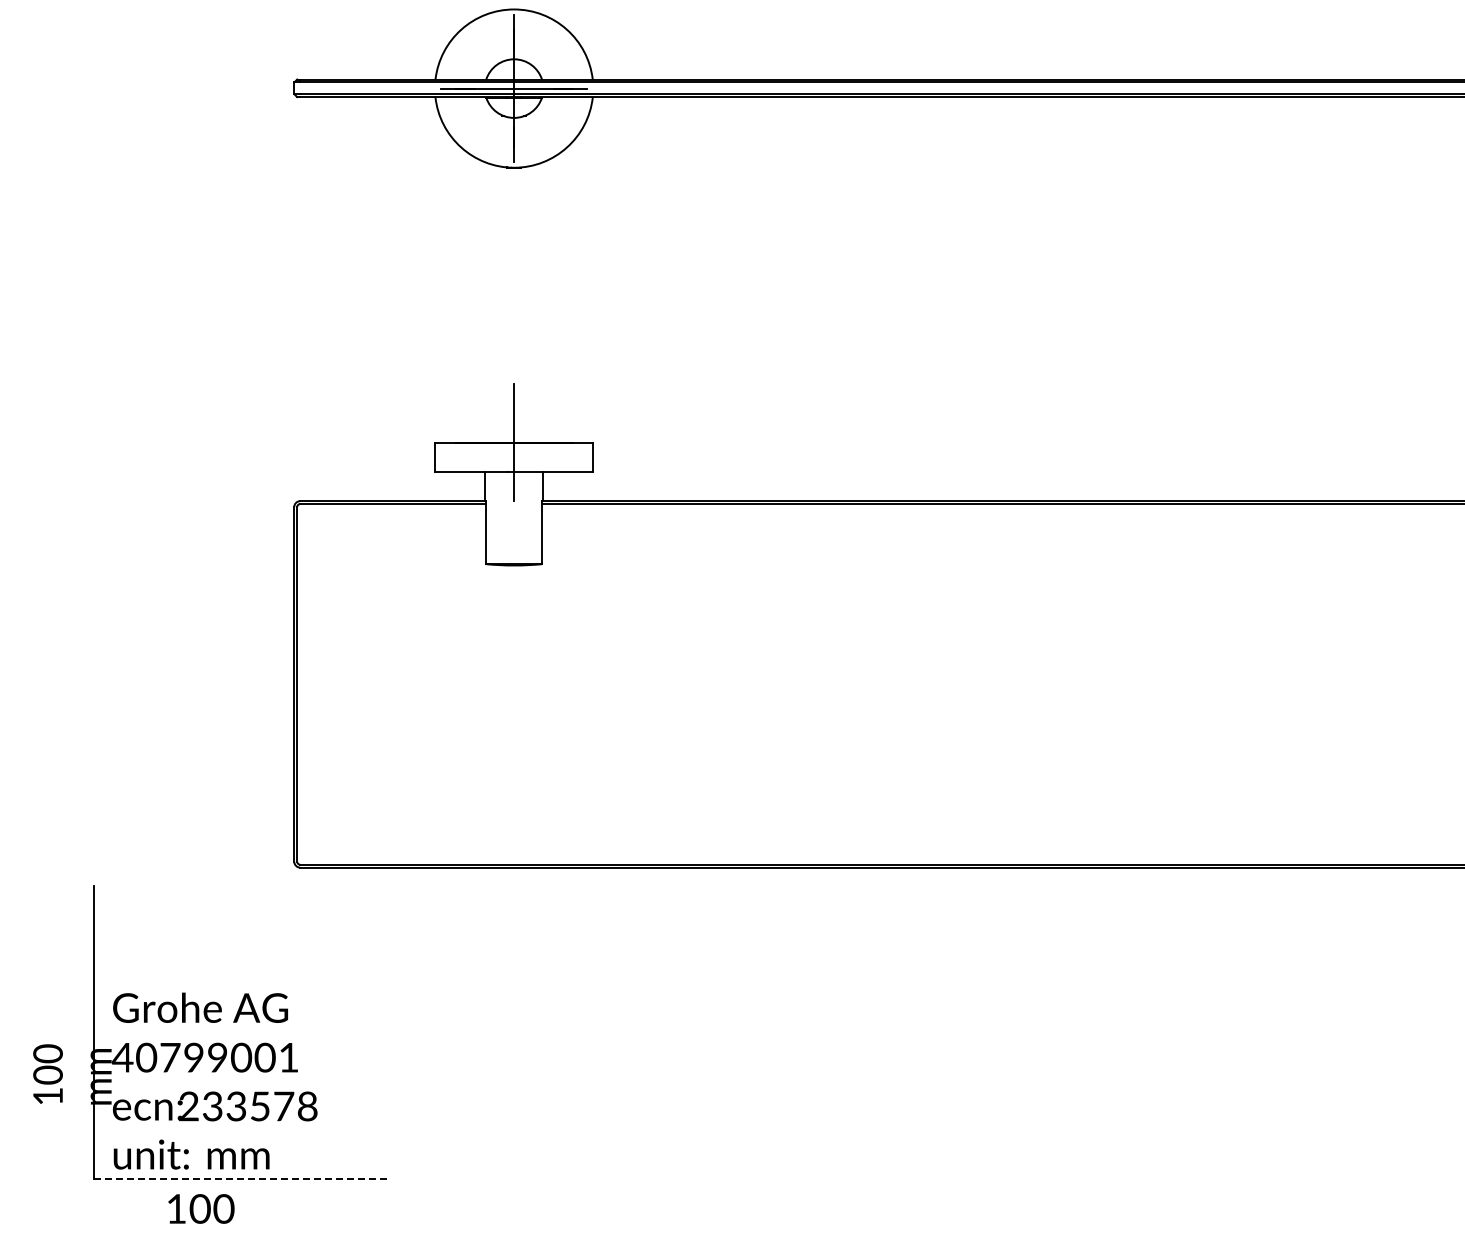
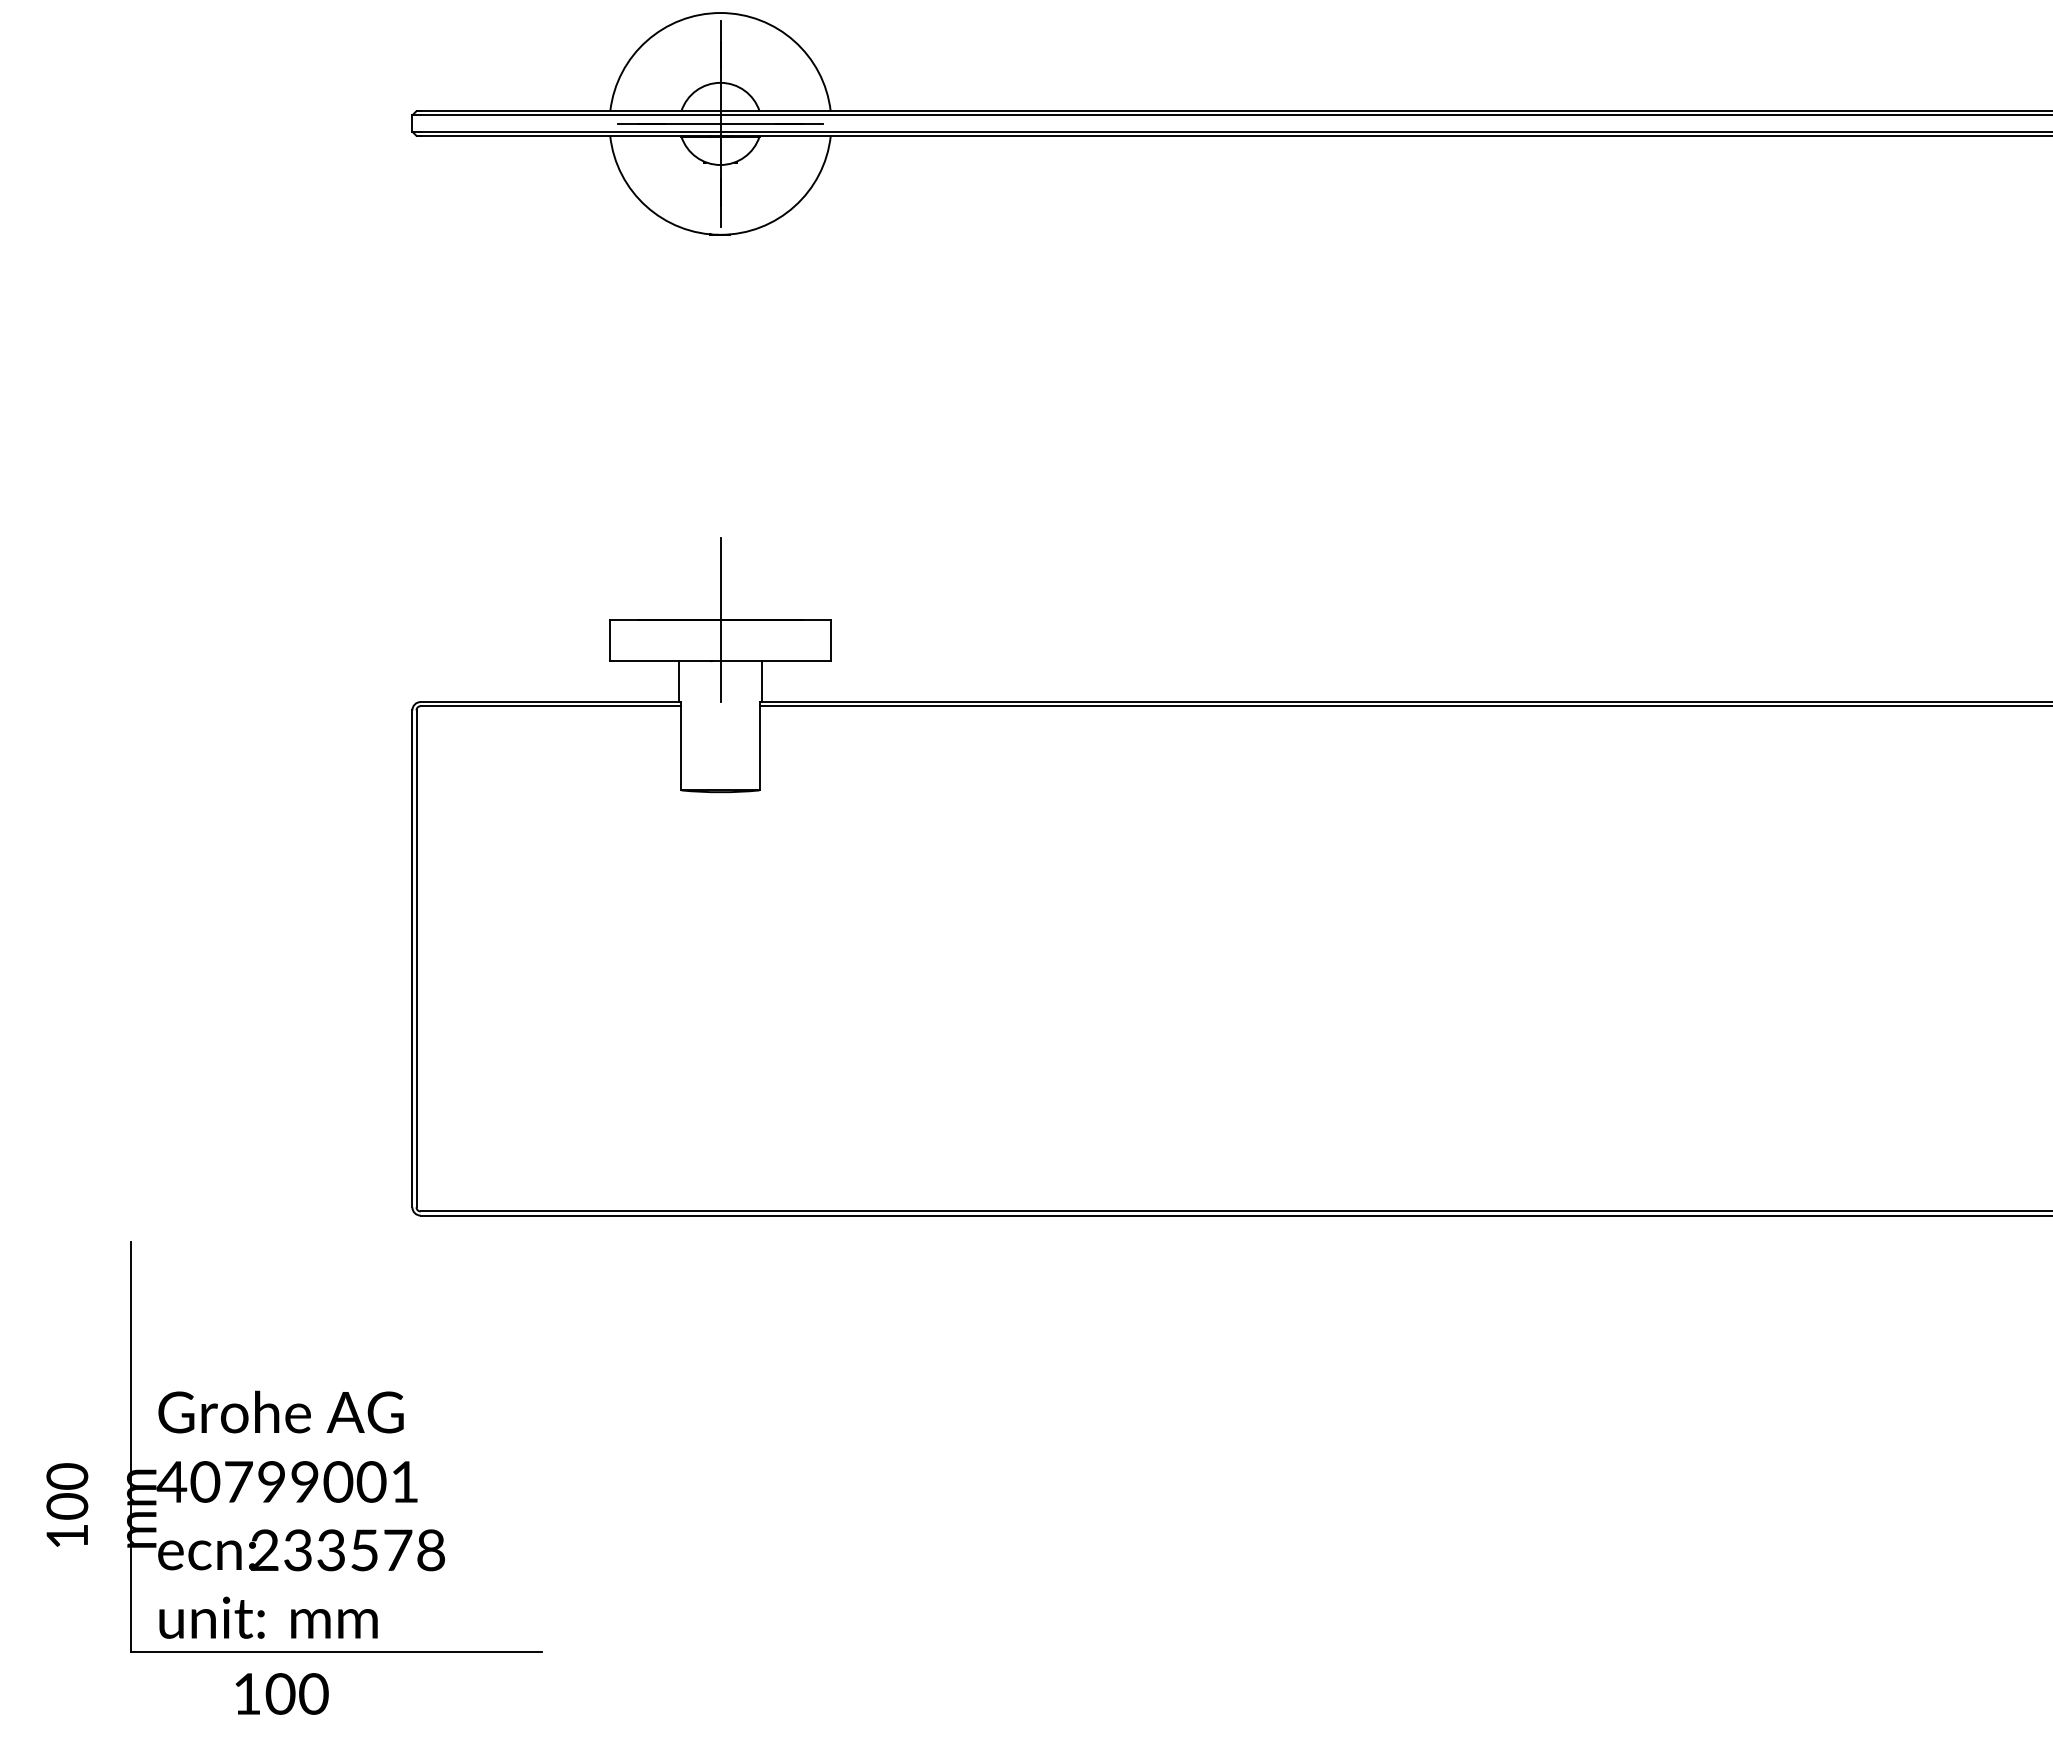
line: (240, 1179) -> (337, 1652), dashed -> solid

